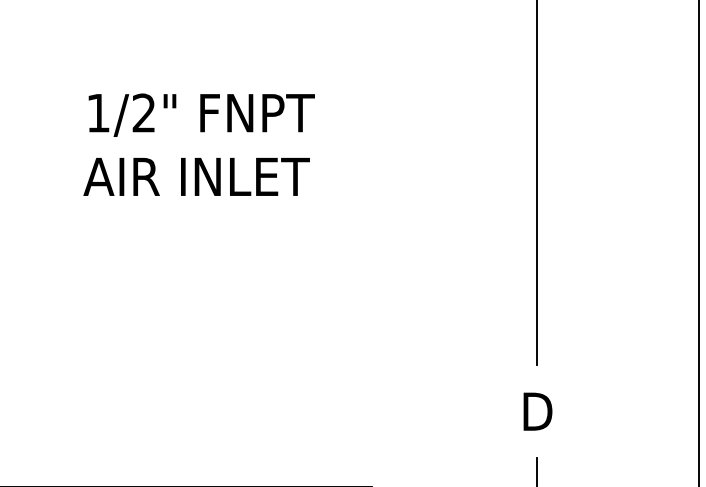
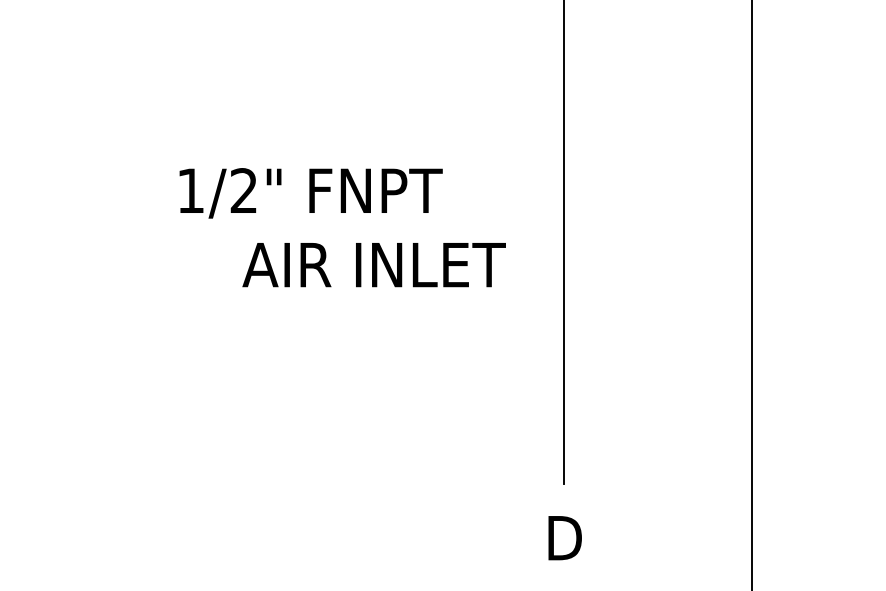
text: (201, 115) -> (310, 193), moved
text: (196, 177) -> (373, 265), moved

